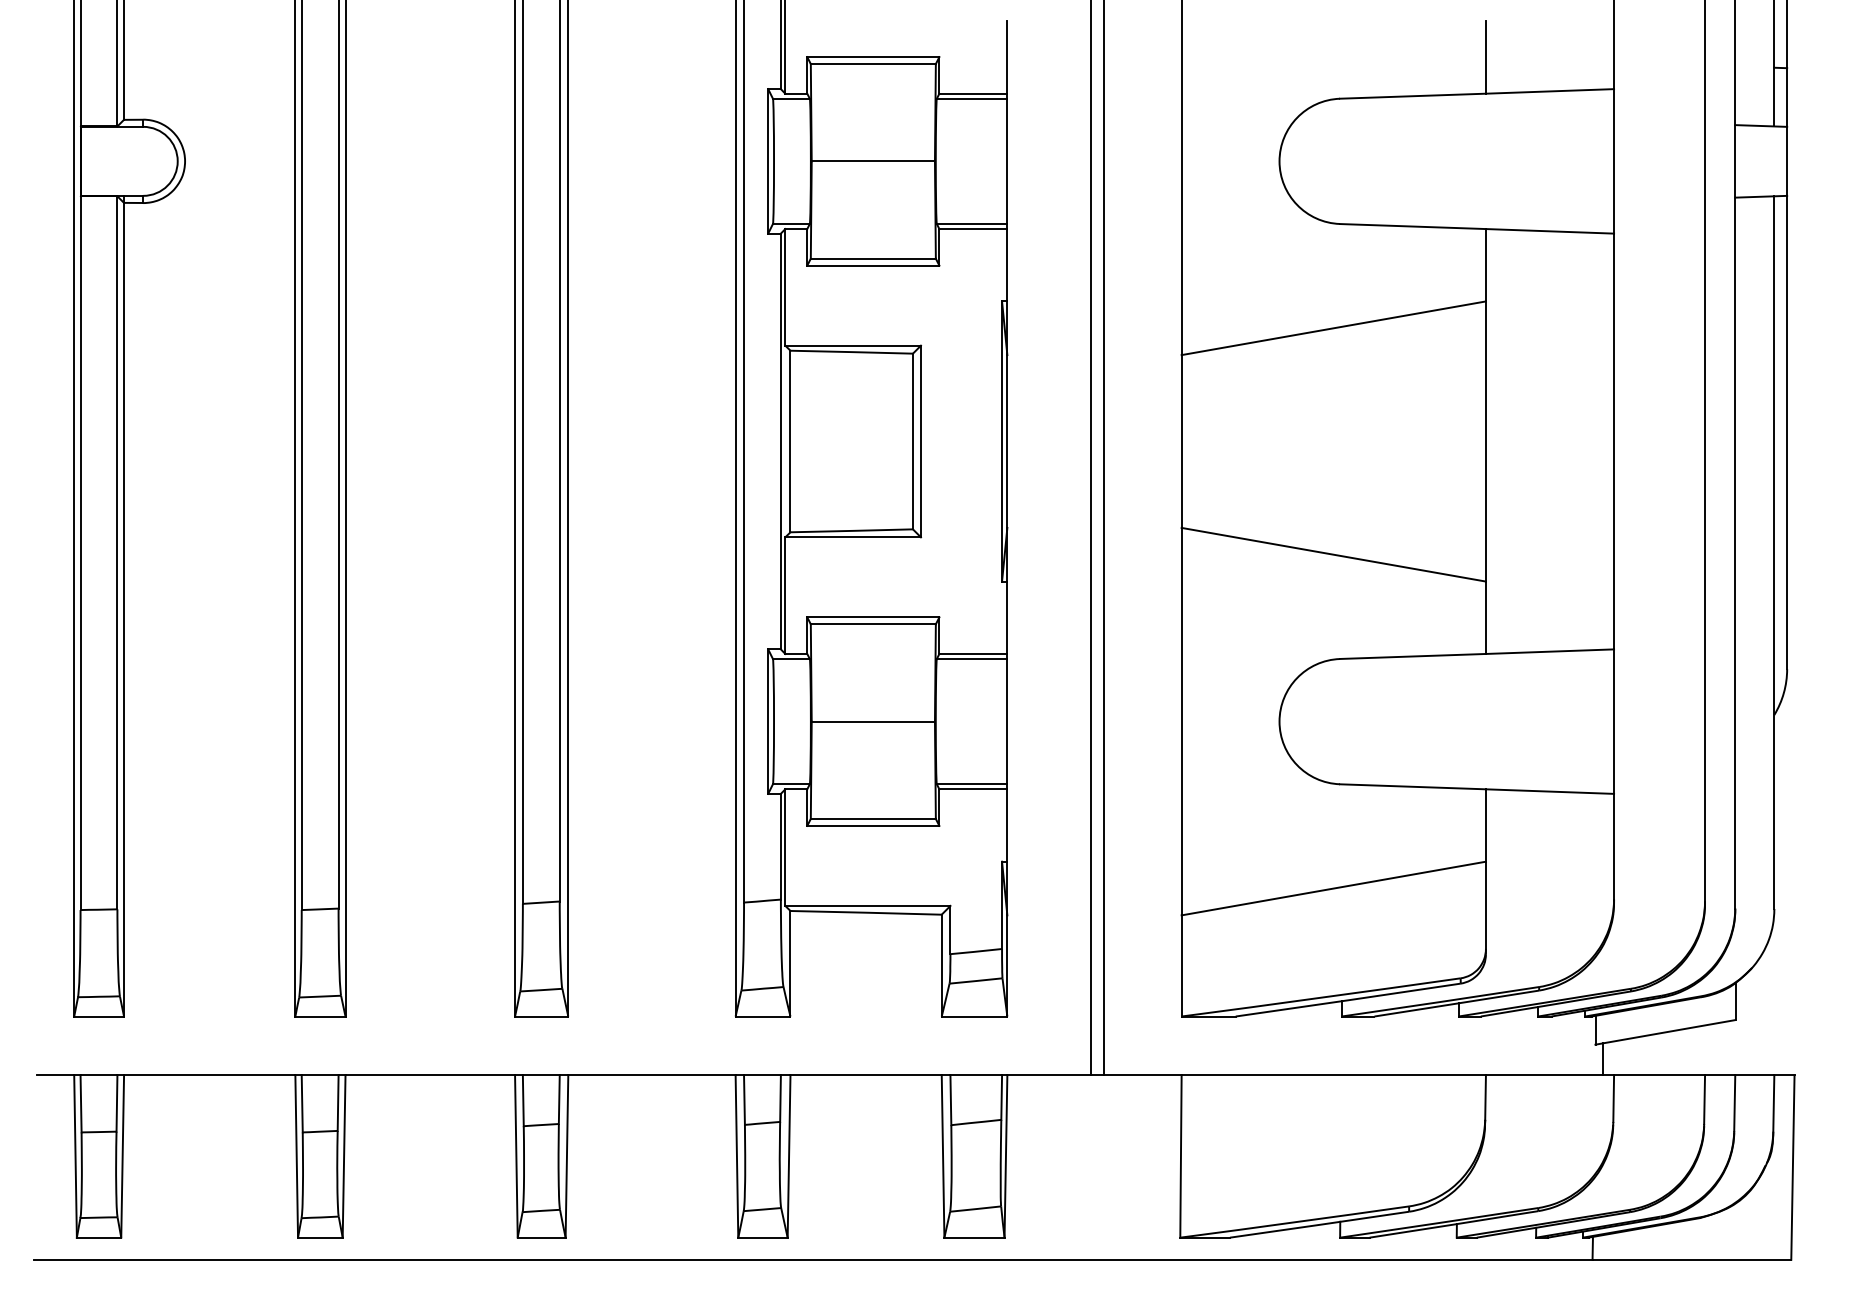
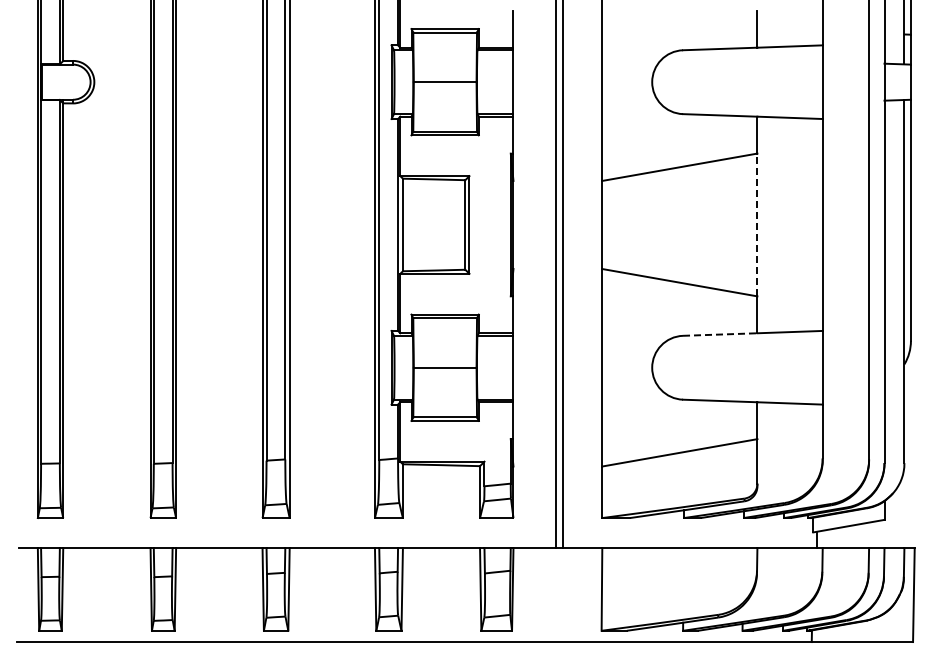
line: (1486, 440) -> (757, 224), solid -> dashed
line: (1413, 656) -> (720, 334), solid -> dashed

